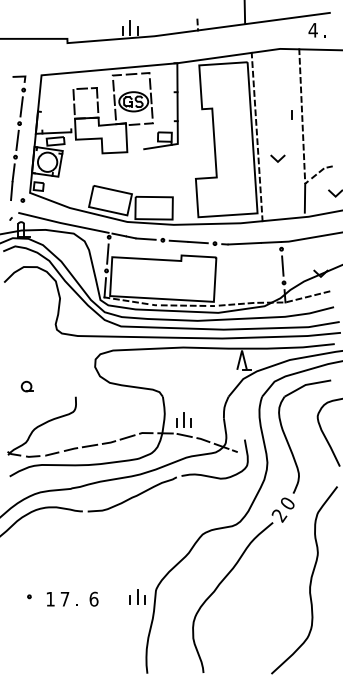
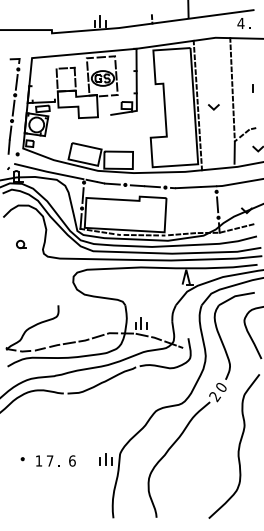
line: (290, 114) -> (252, 88), moved
line: (276, 159) -> (212, 107), moved
part: (27, 386) -> (21, 244), moved

